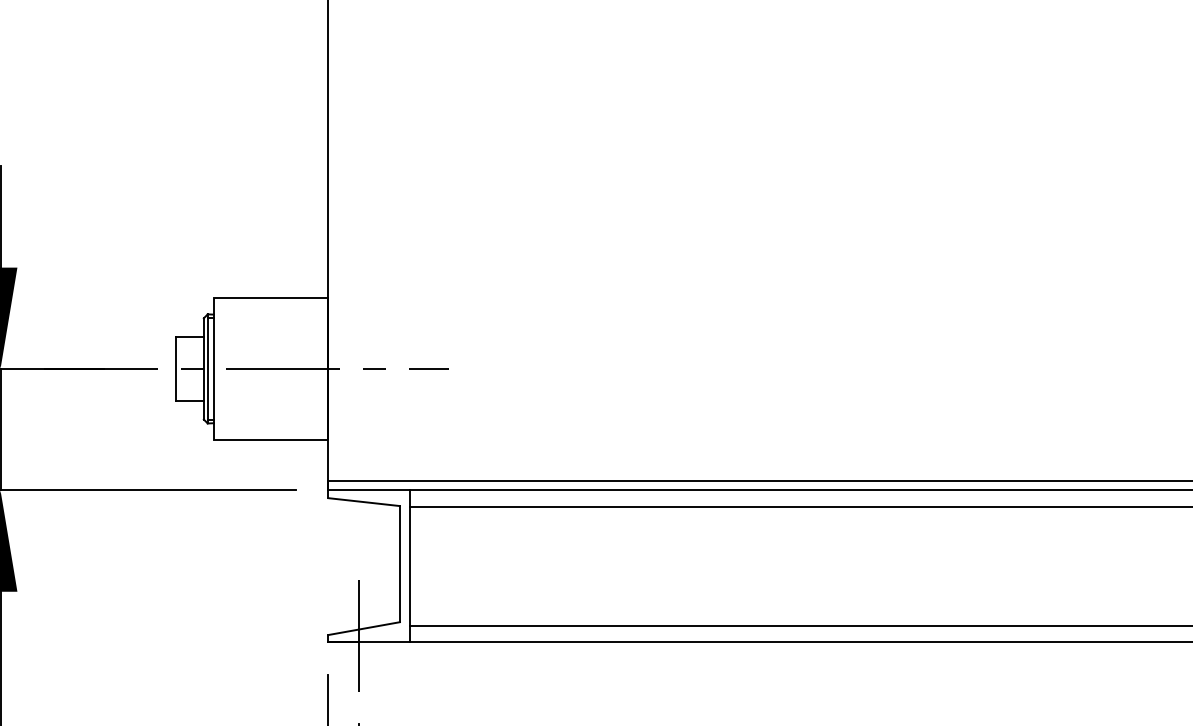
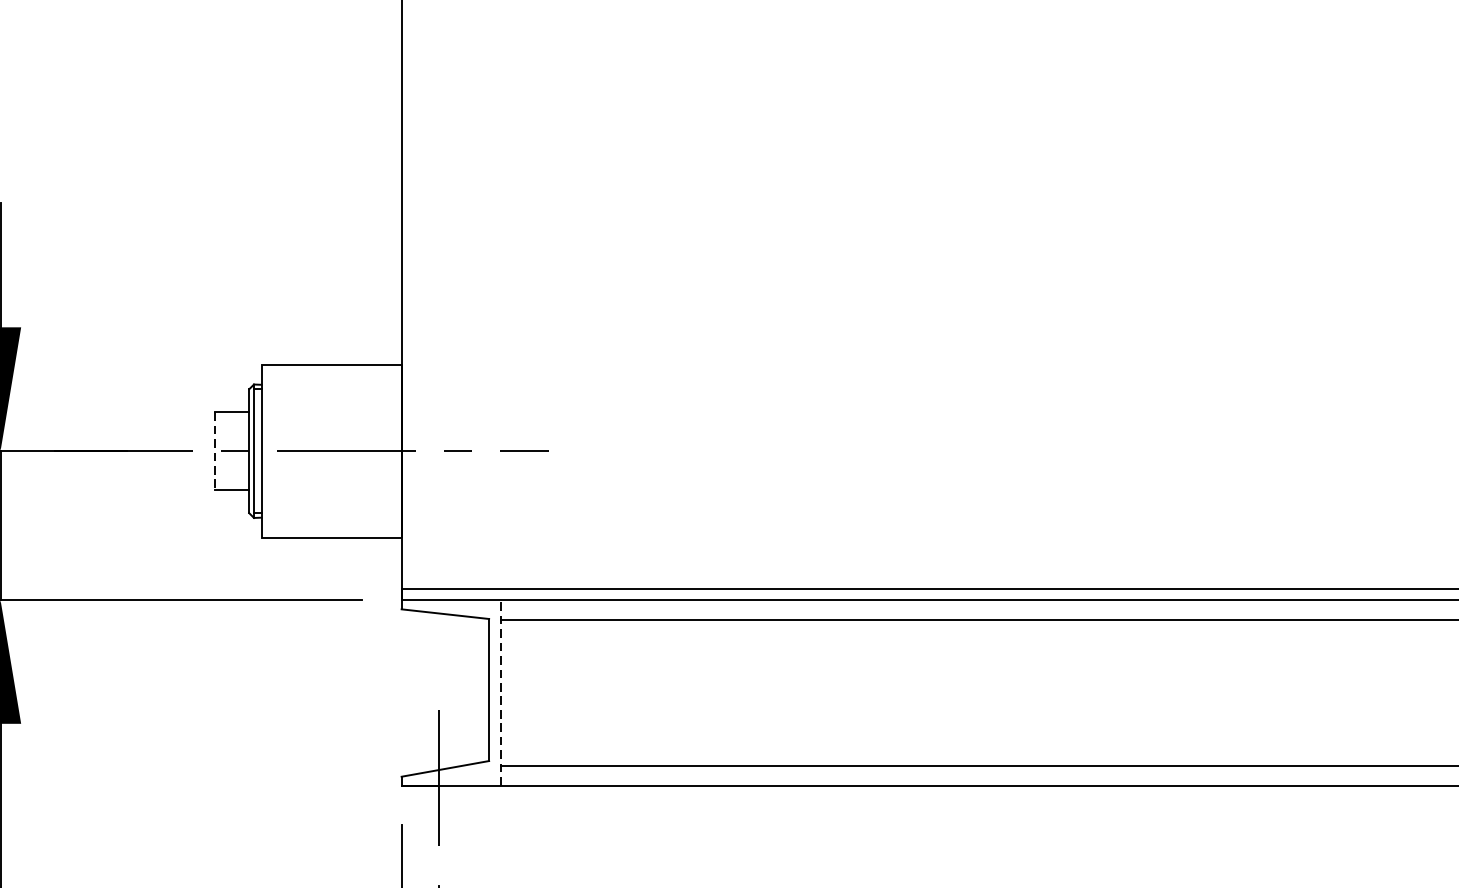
line: (175, 368) -> (214, 450), solid -> dashed
line: (409, 566) -> (500, 692), solid -> dashed

